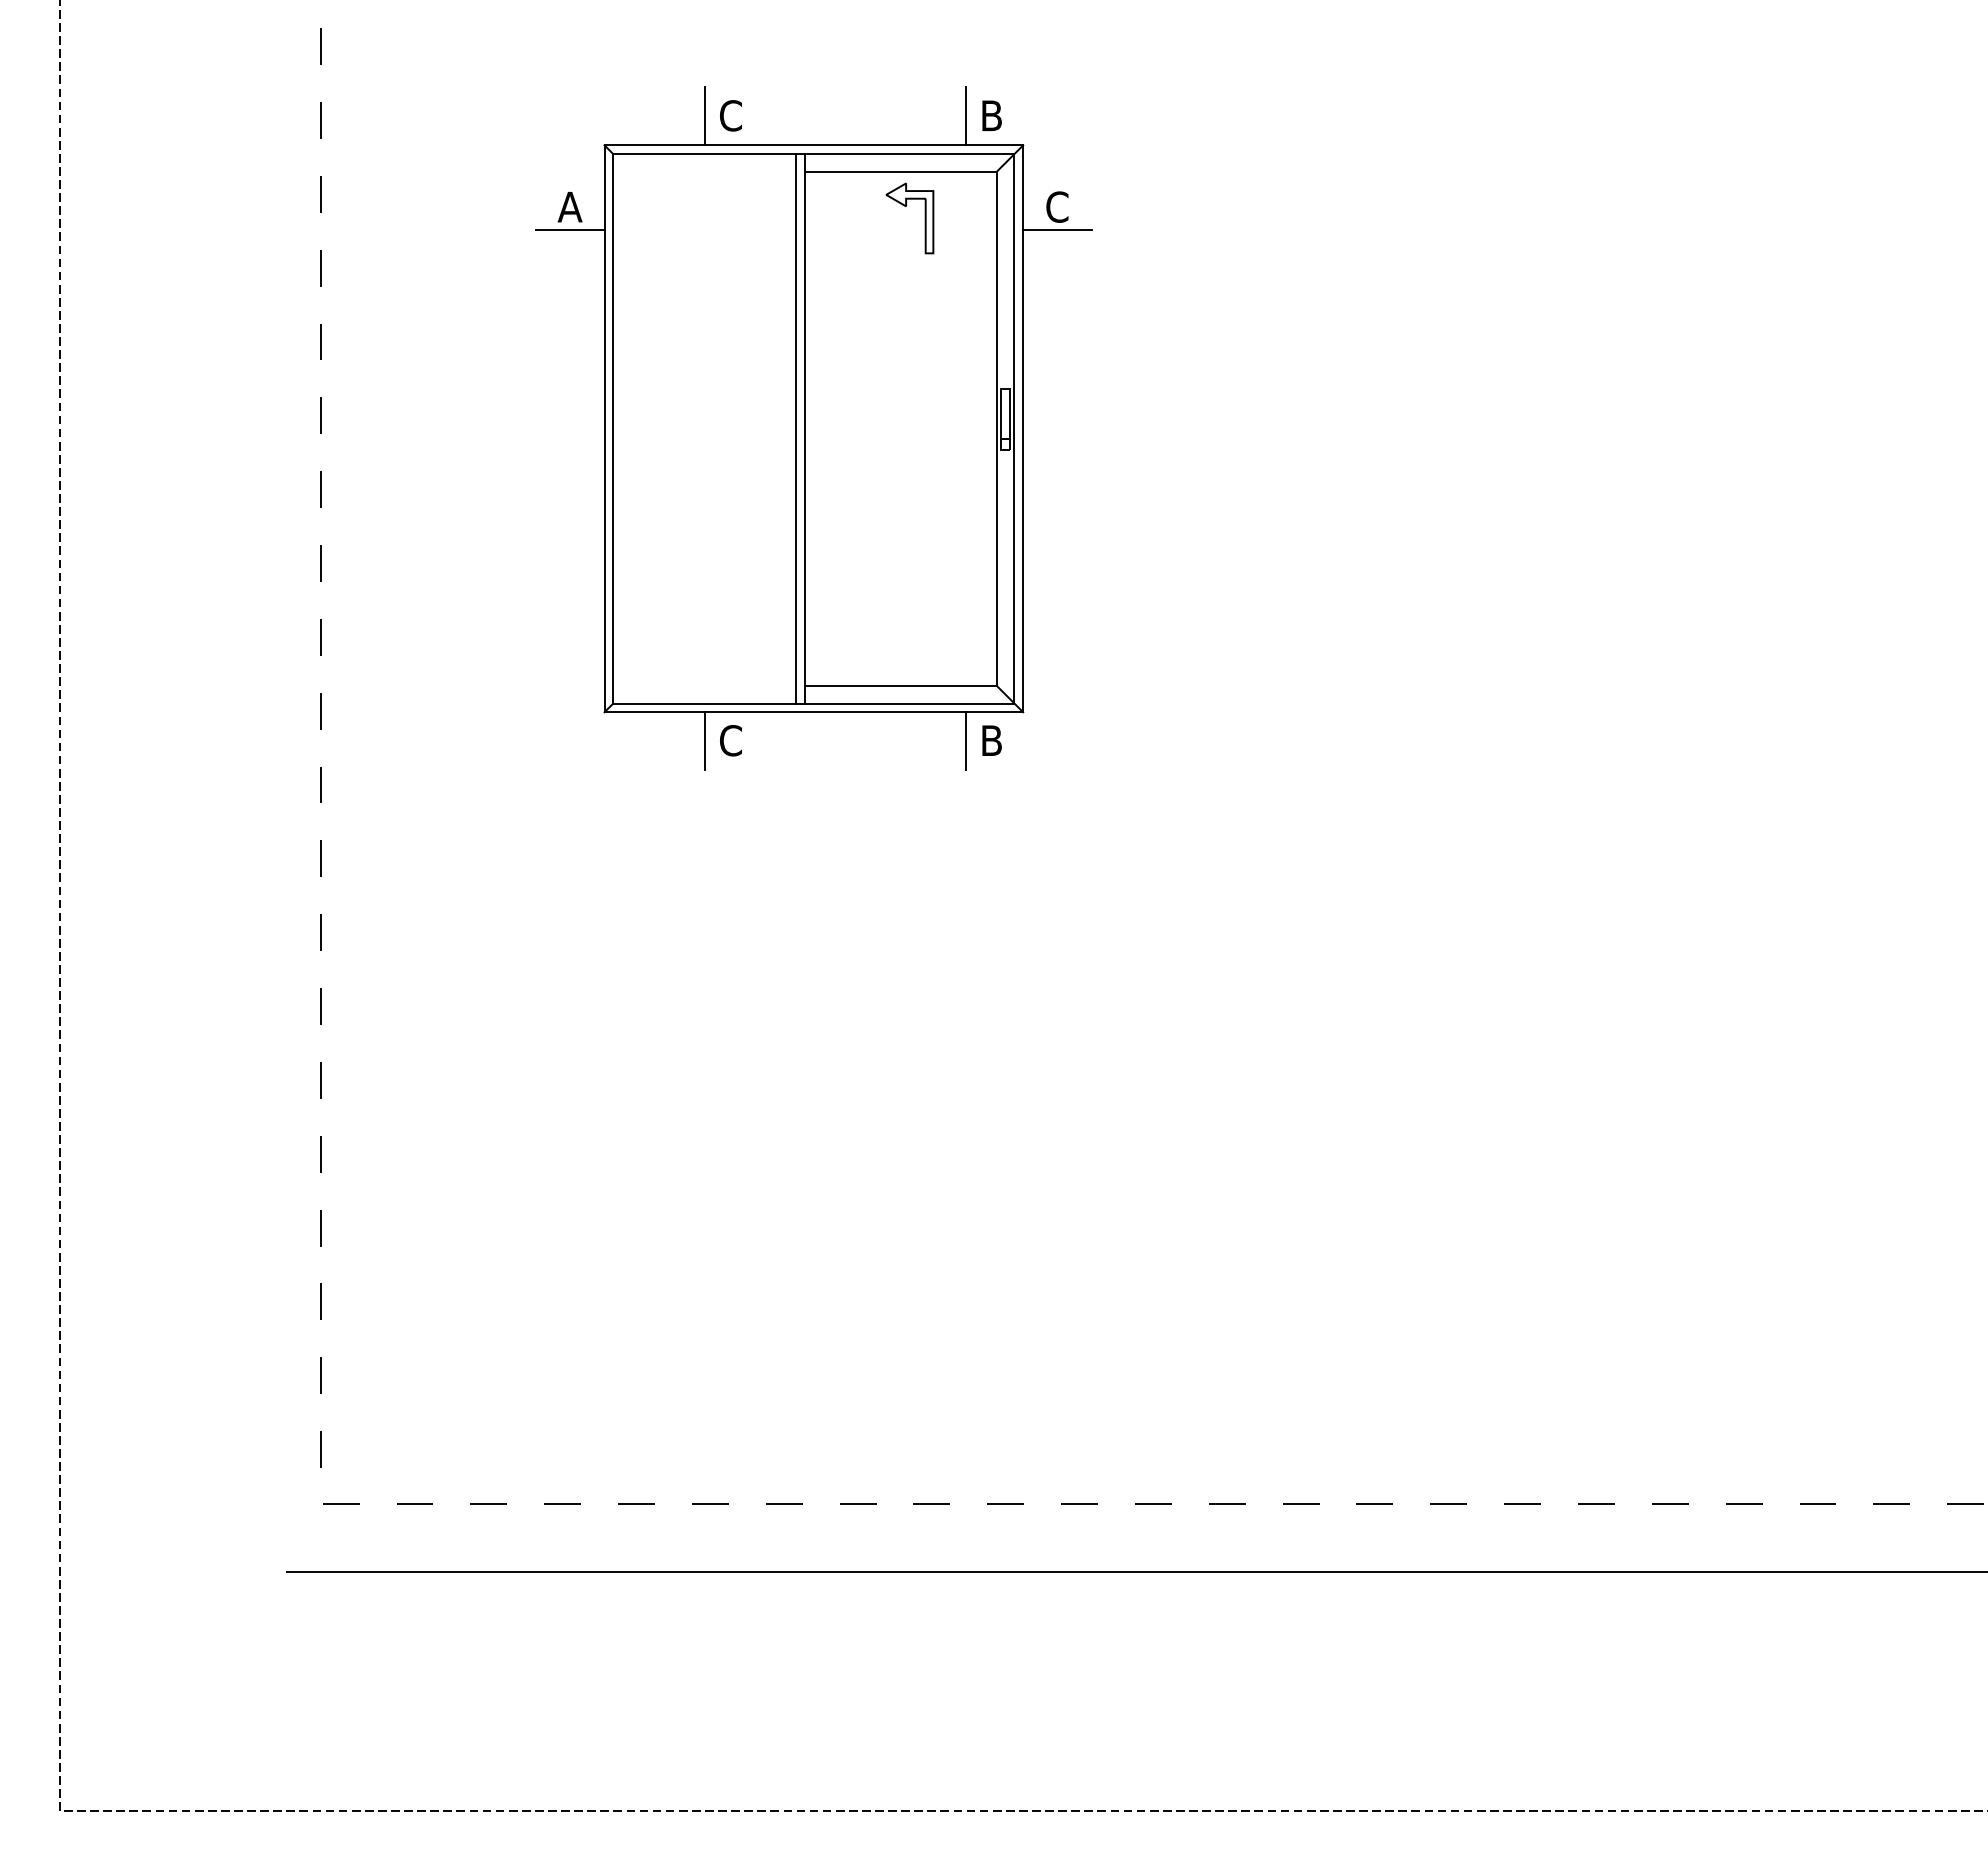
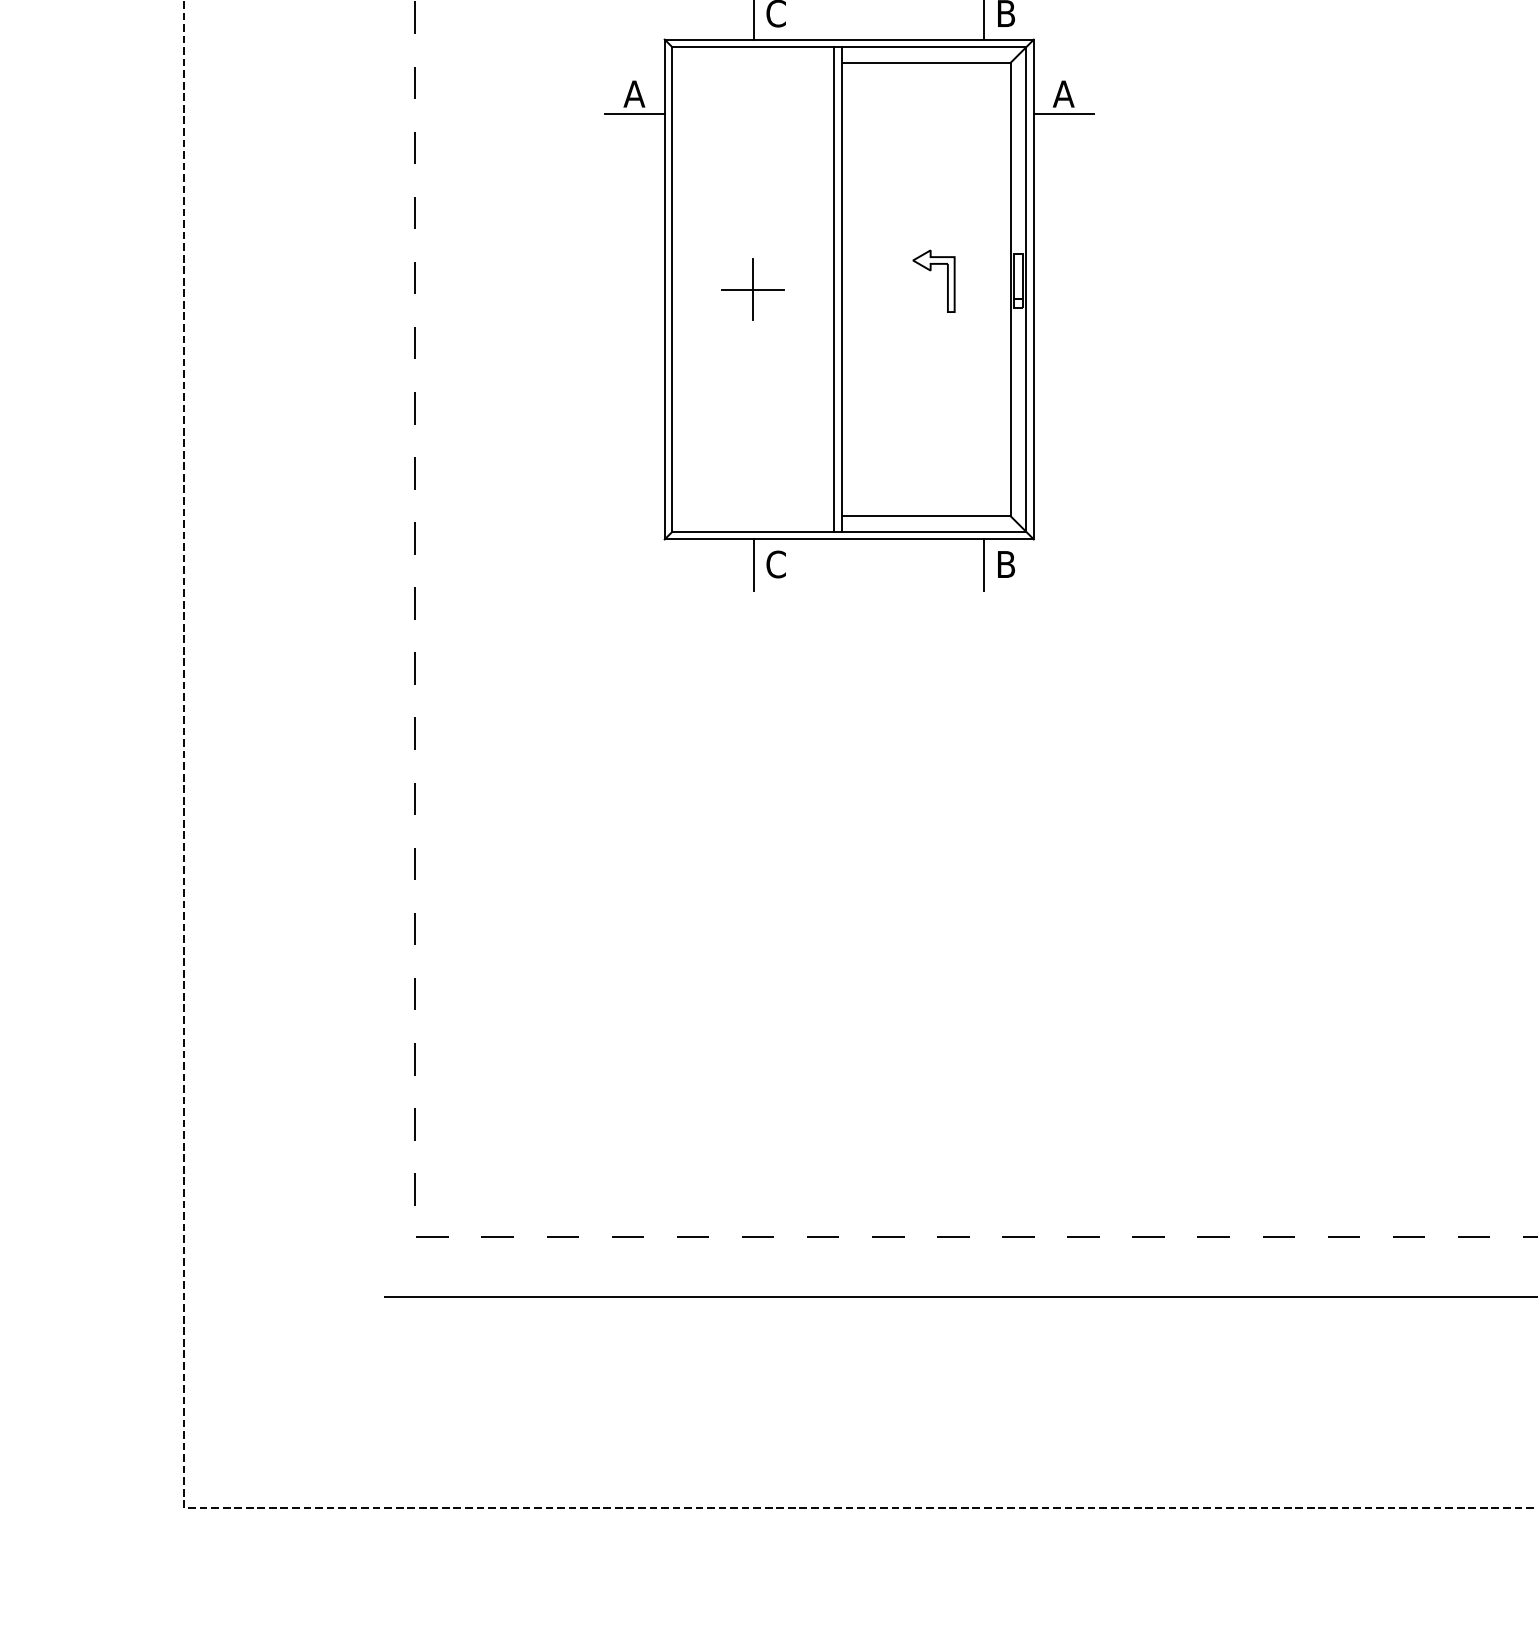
part: (906, 206) -> (930, 270), moved
text: (1056, 206) -> (1063, 93), C -> A
part: (704, 428) -> (752, 289), added

